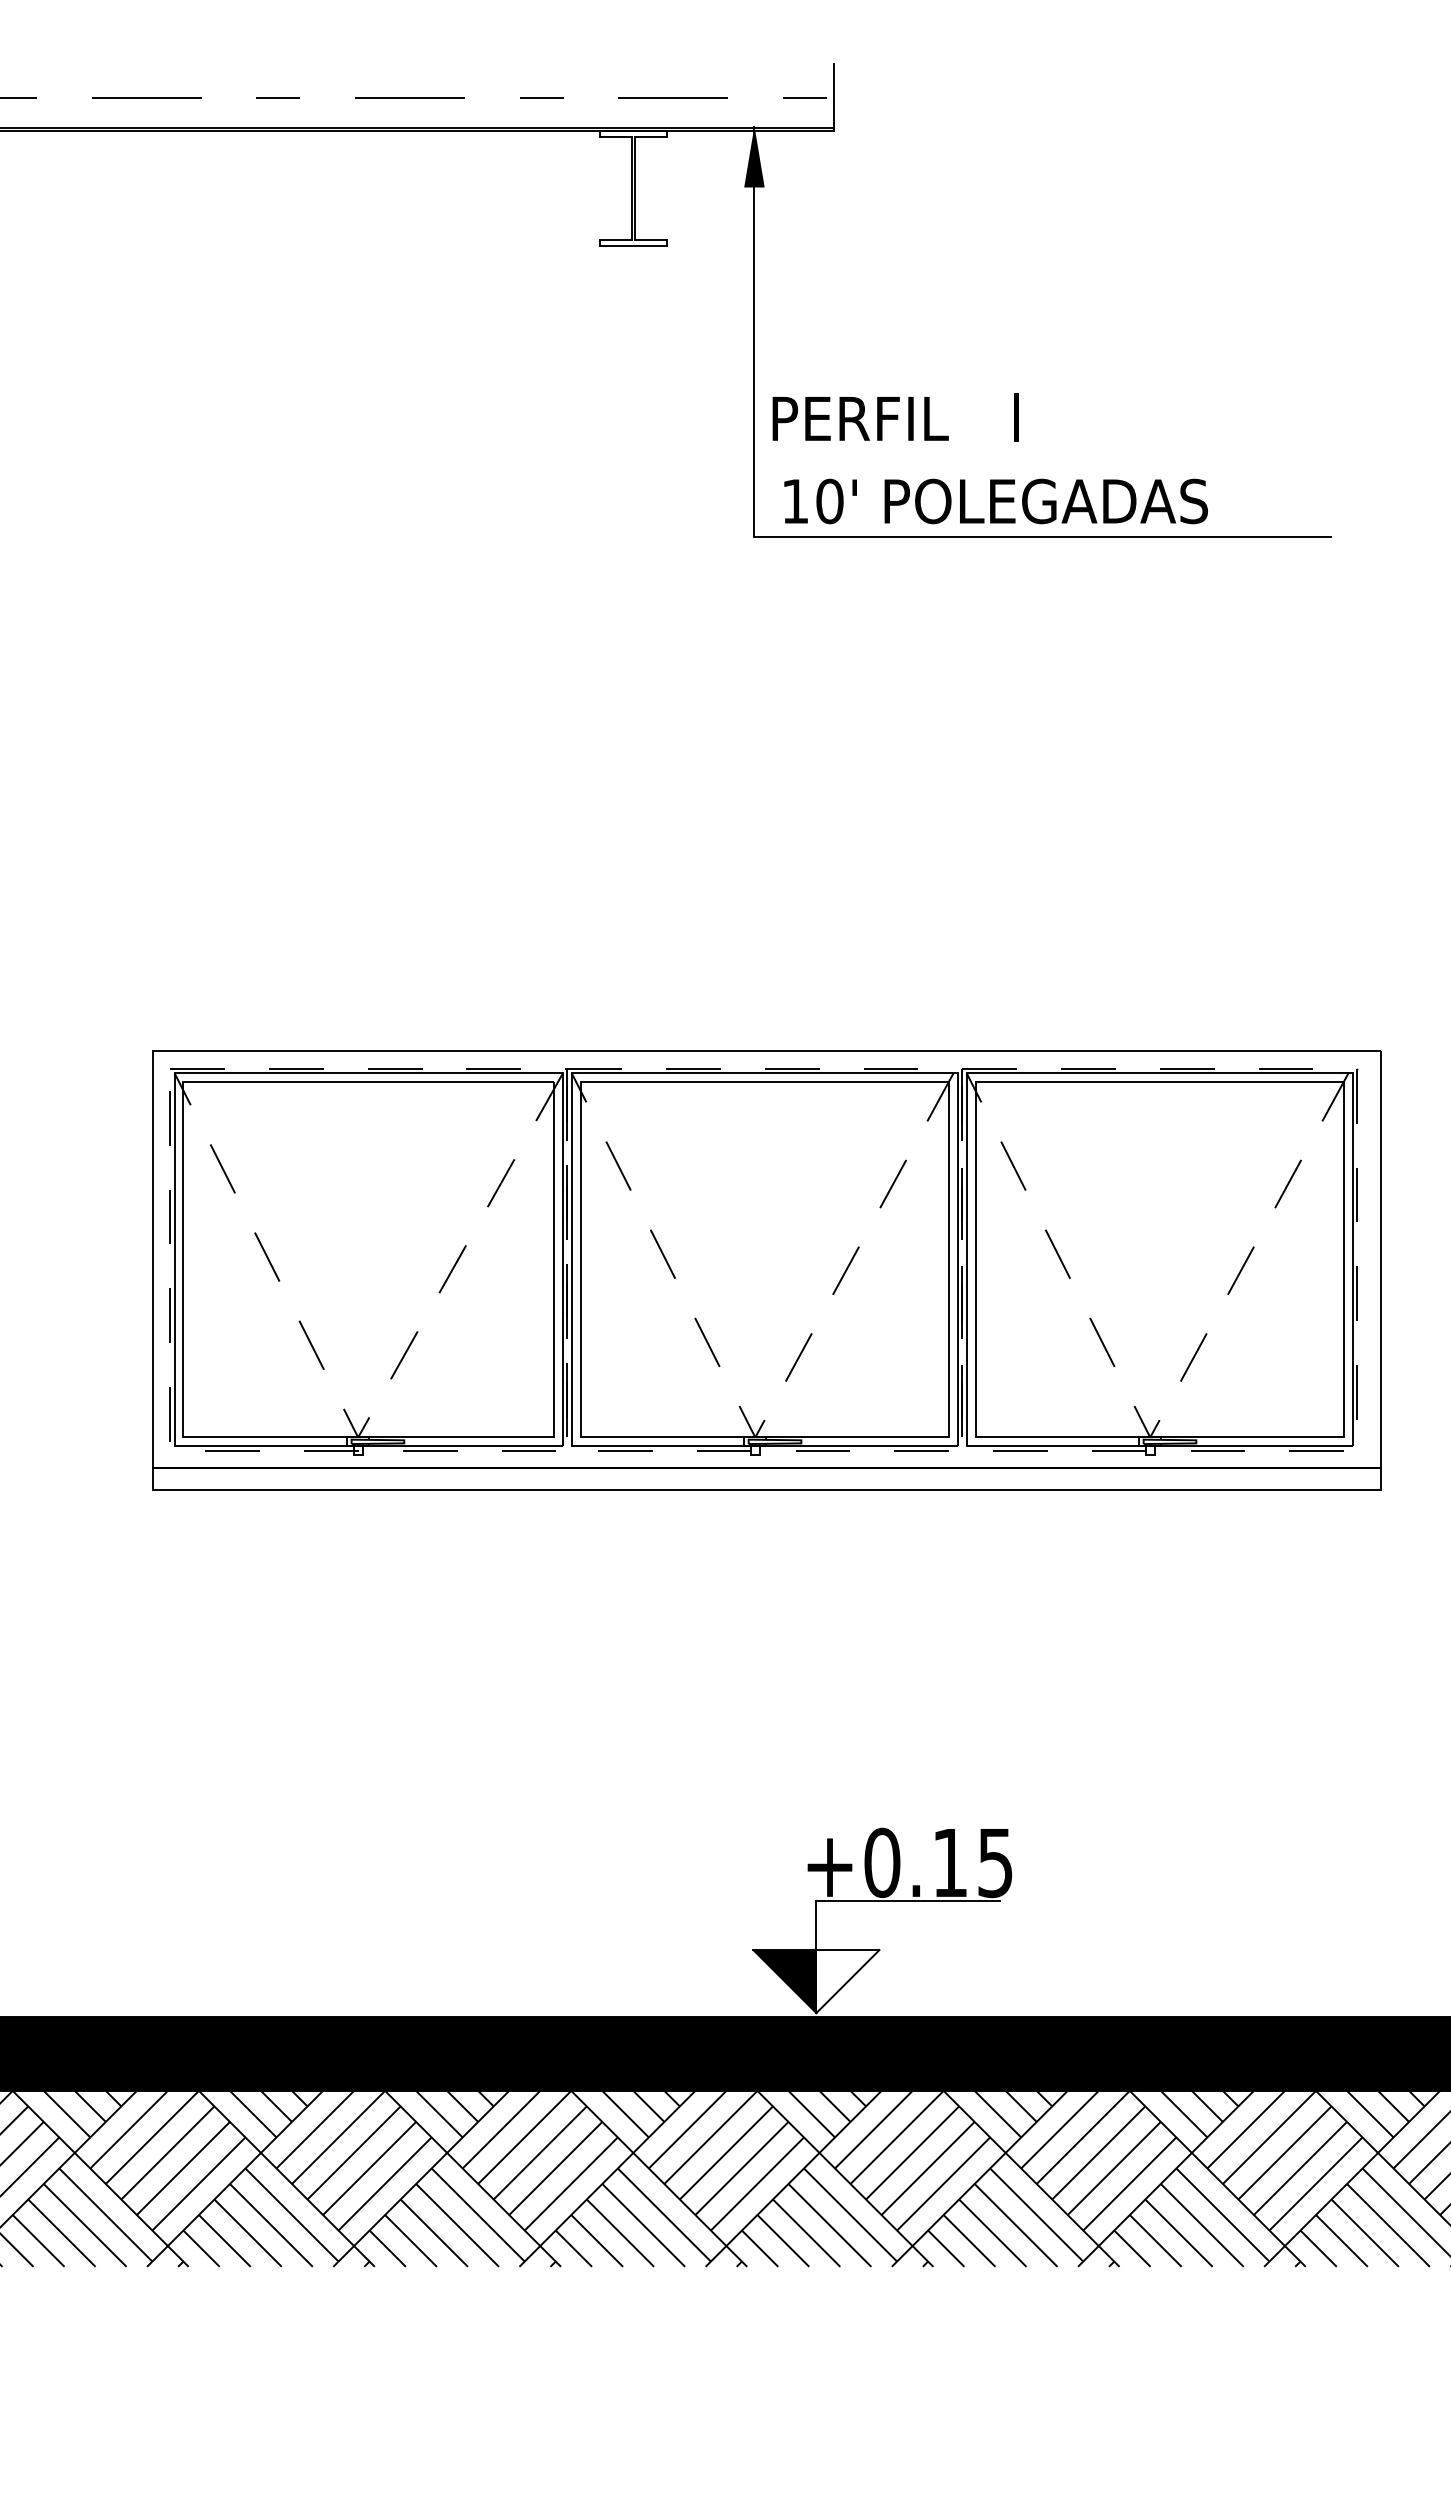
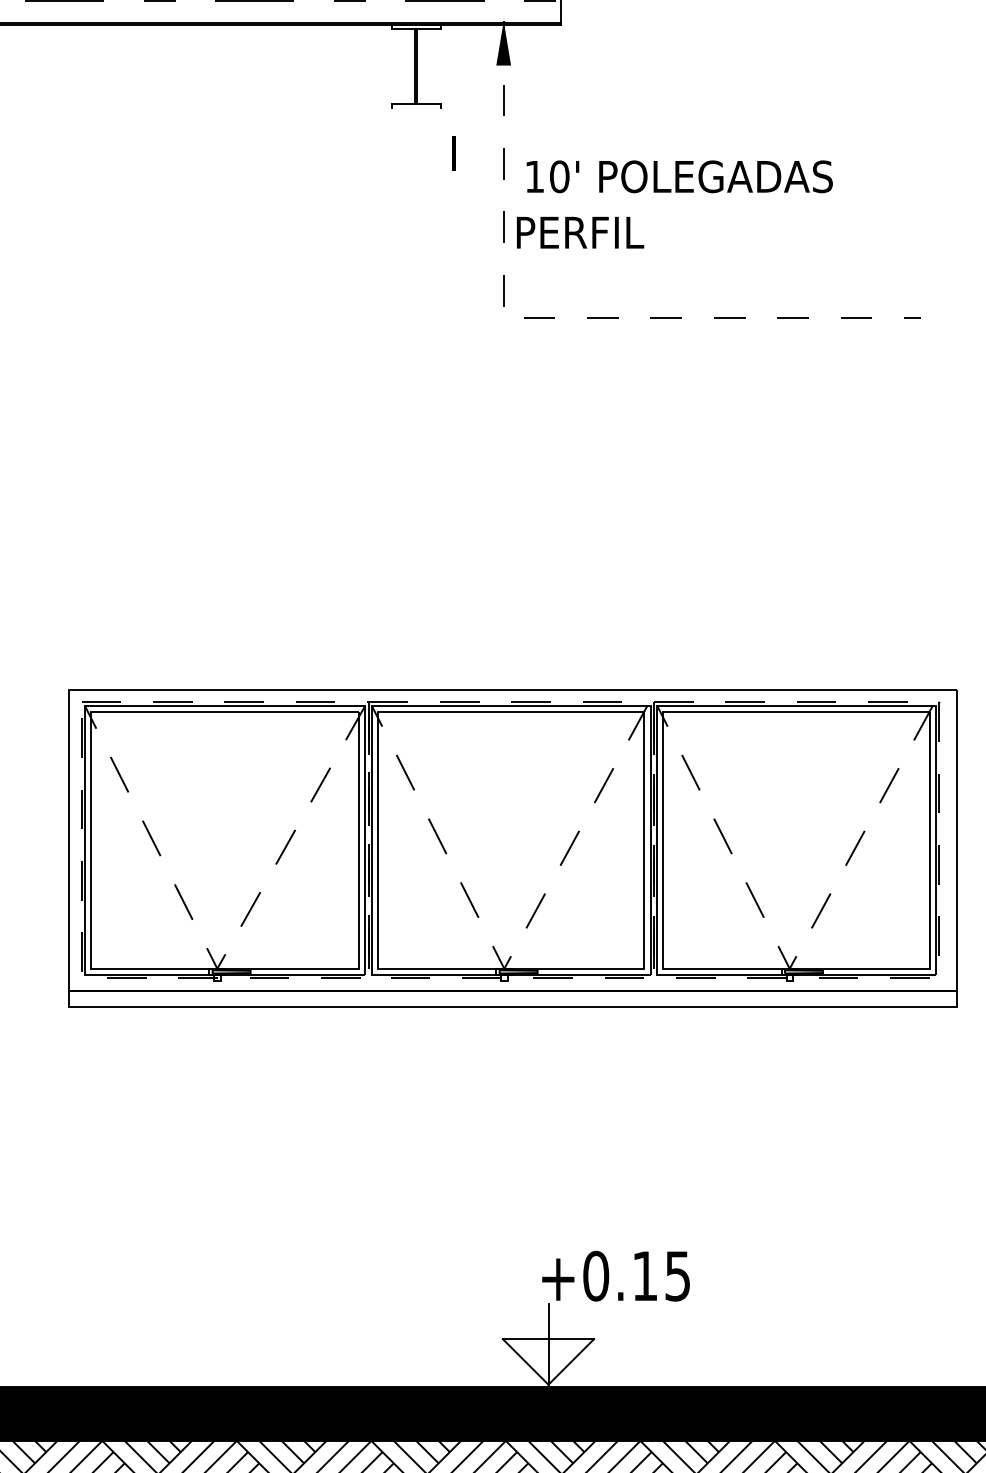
line: (633, 246) -> (416, 108), removed
text: (1016, 417) -> (453, 153), moved
text: (995, 501) -> (679, 176), moved
line: (837, 537) -> (563, 318), solid -> dashed
line: (907, 1901) -> (614, 1304), removed
fill: (784, 1981) -> (525, 1361), removed

